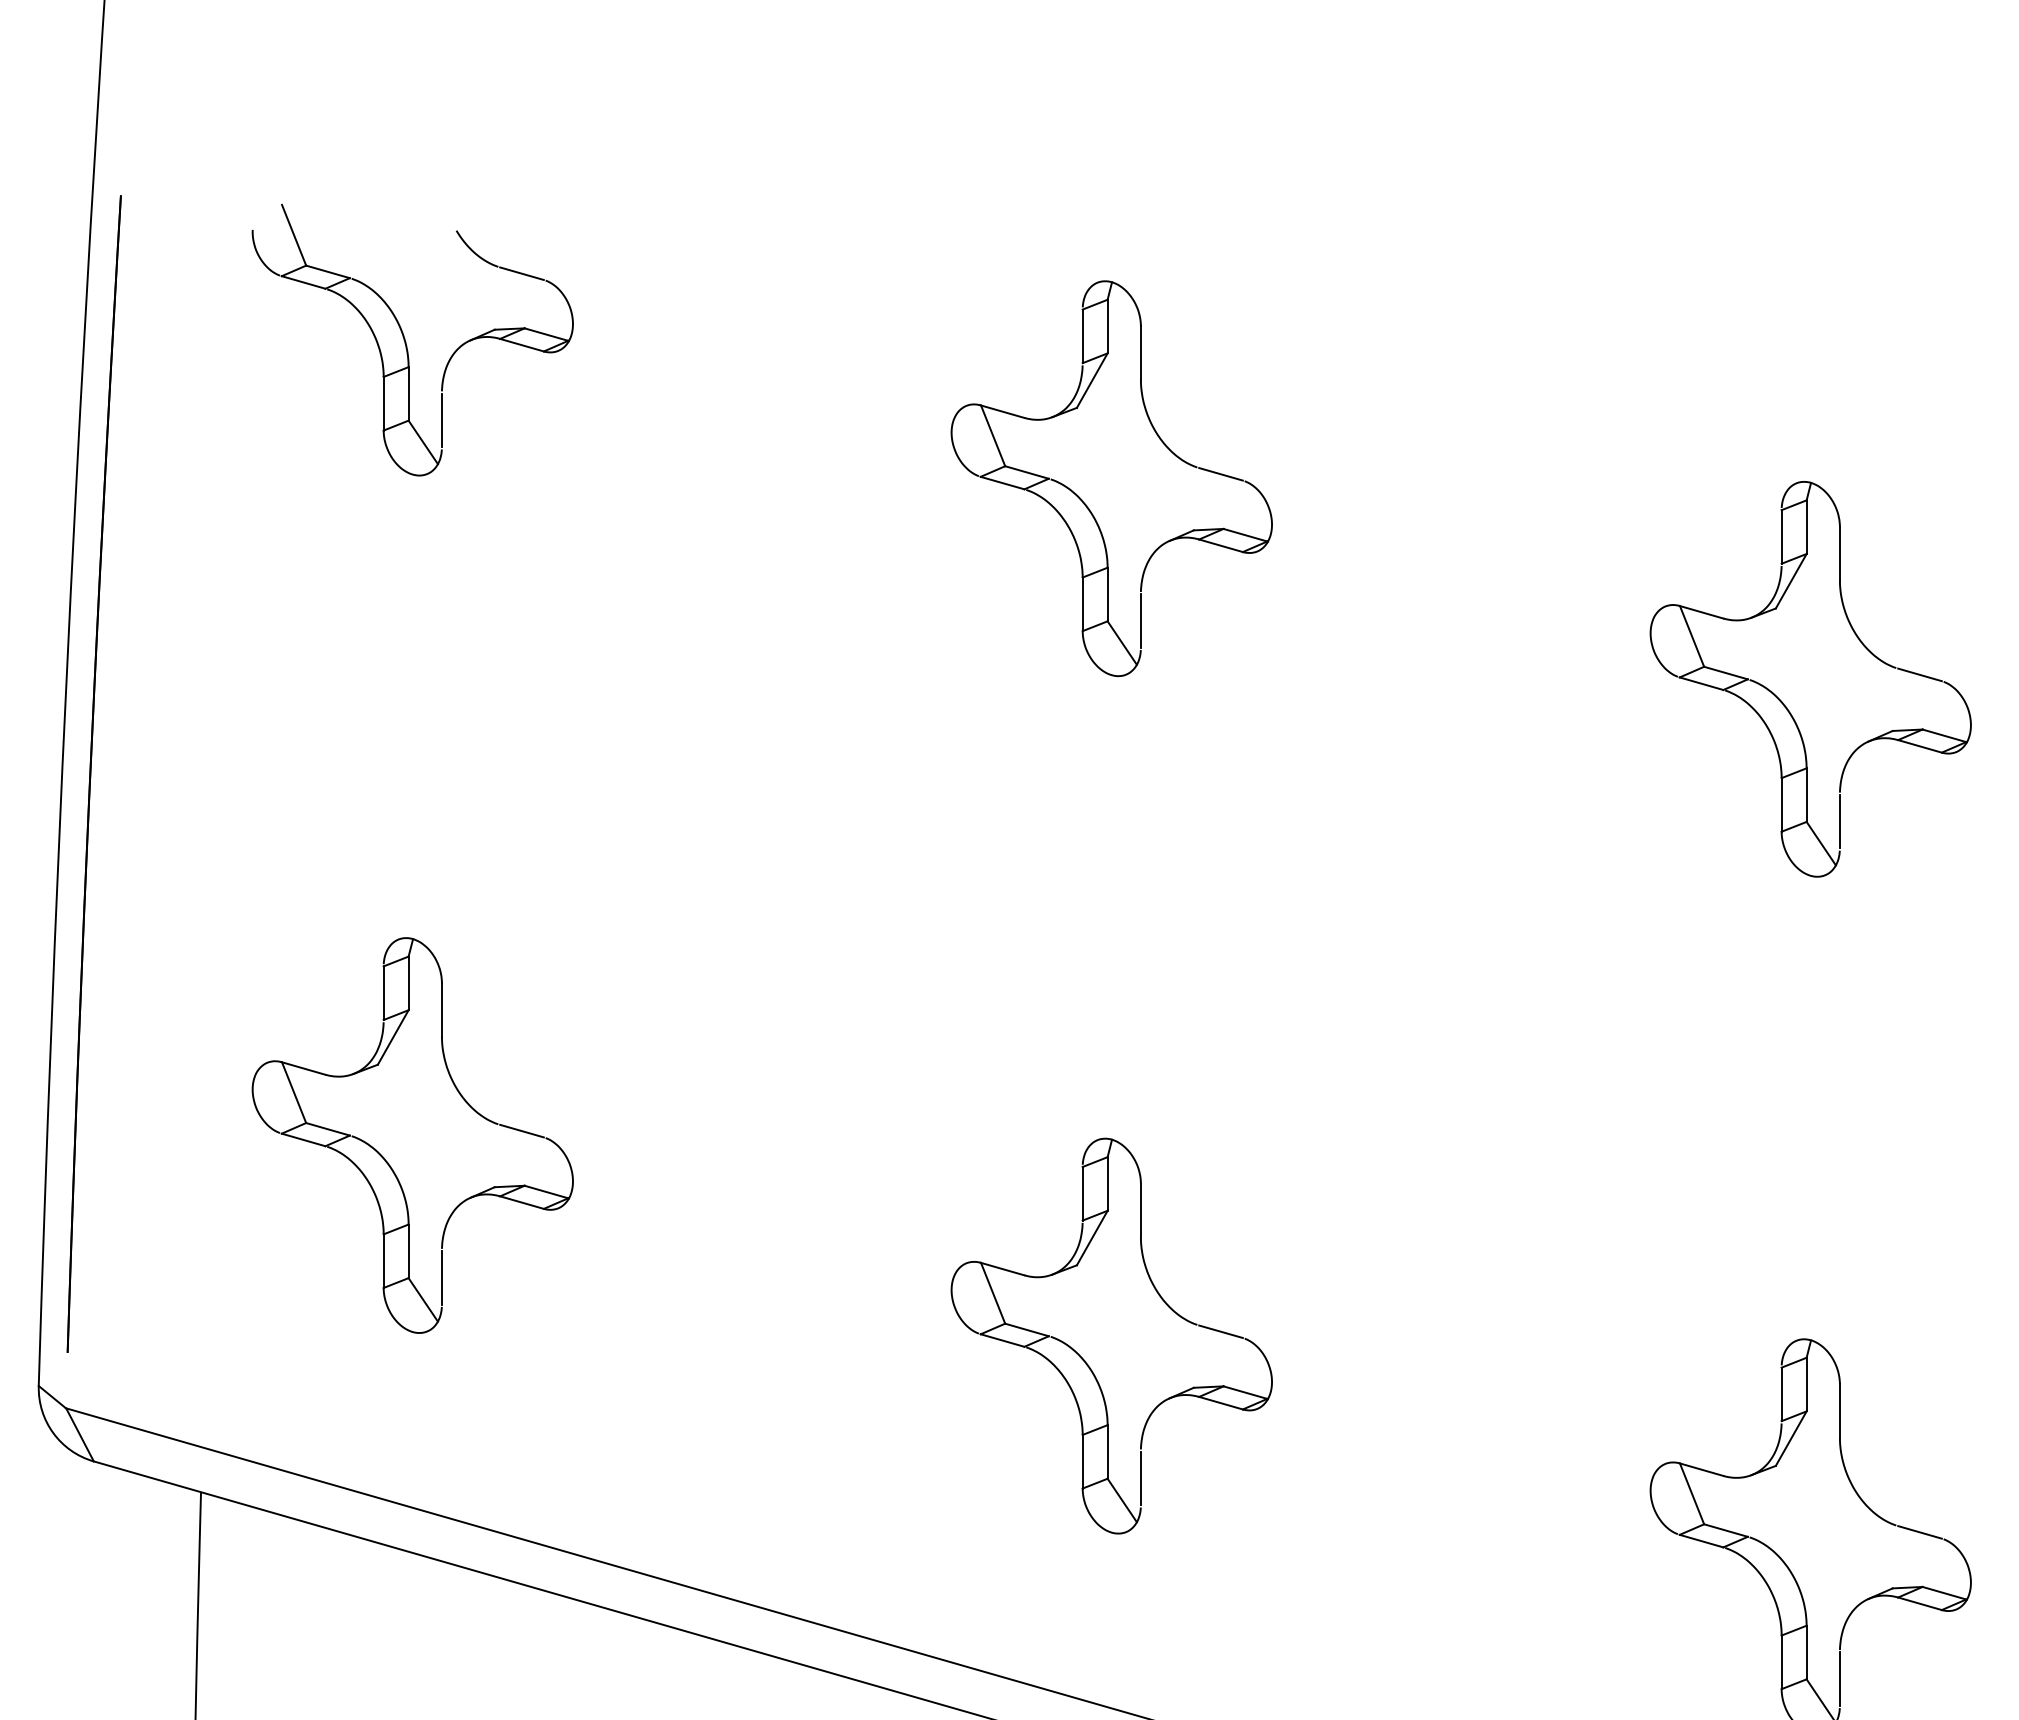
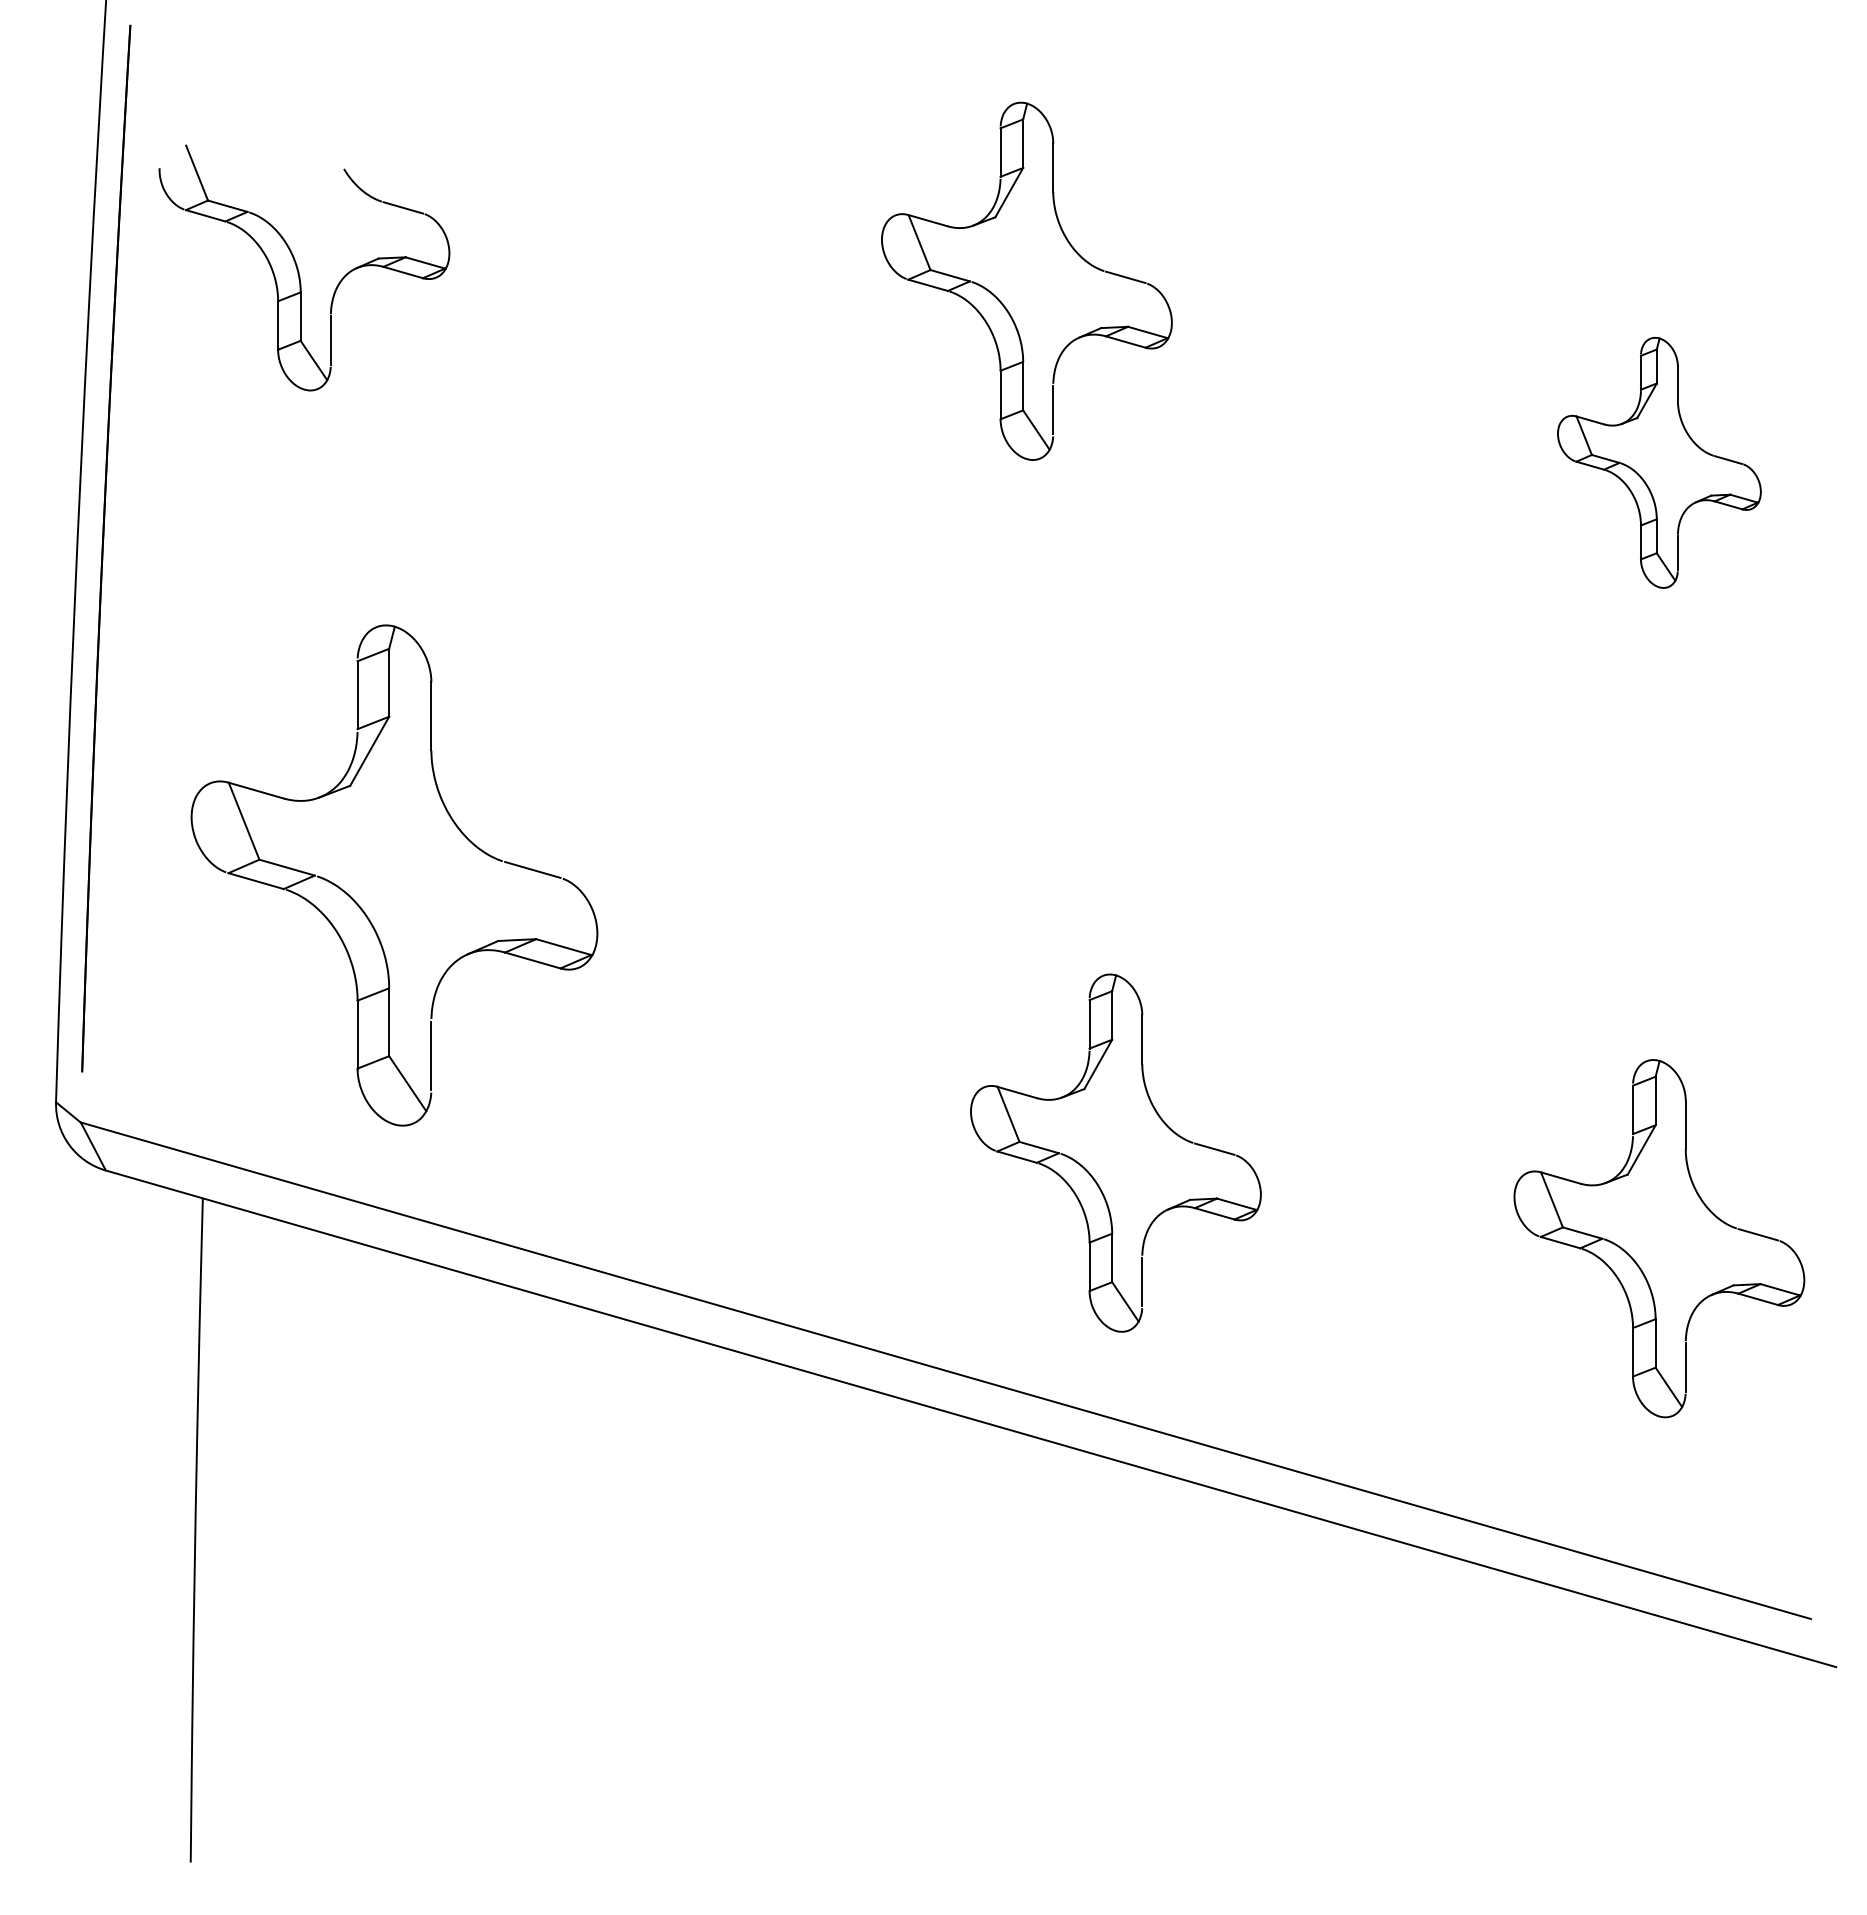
part: (406, 340) -> (298, 268), moved
part: (1810, 678) -> (1659, 462), size x0.7
part: (412, 1135) -> (394, 875), size x1.4
part: (1085, 1360) -> (1092, 1175), moved

